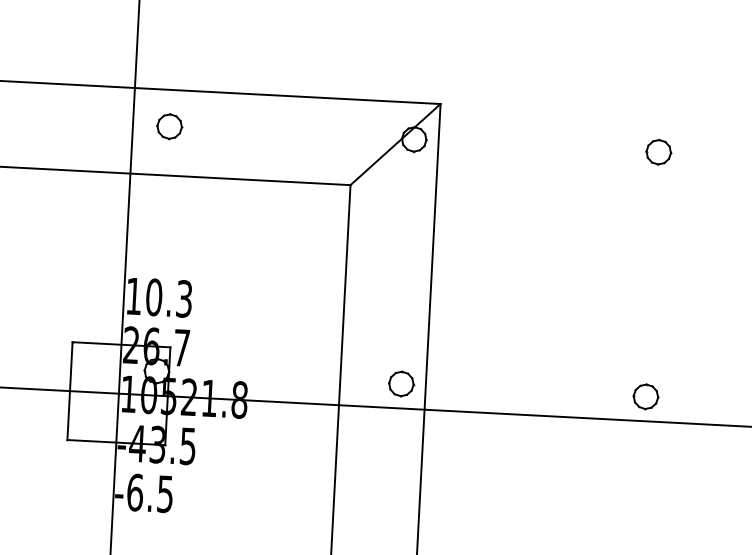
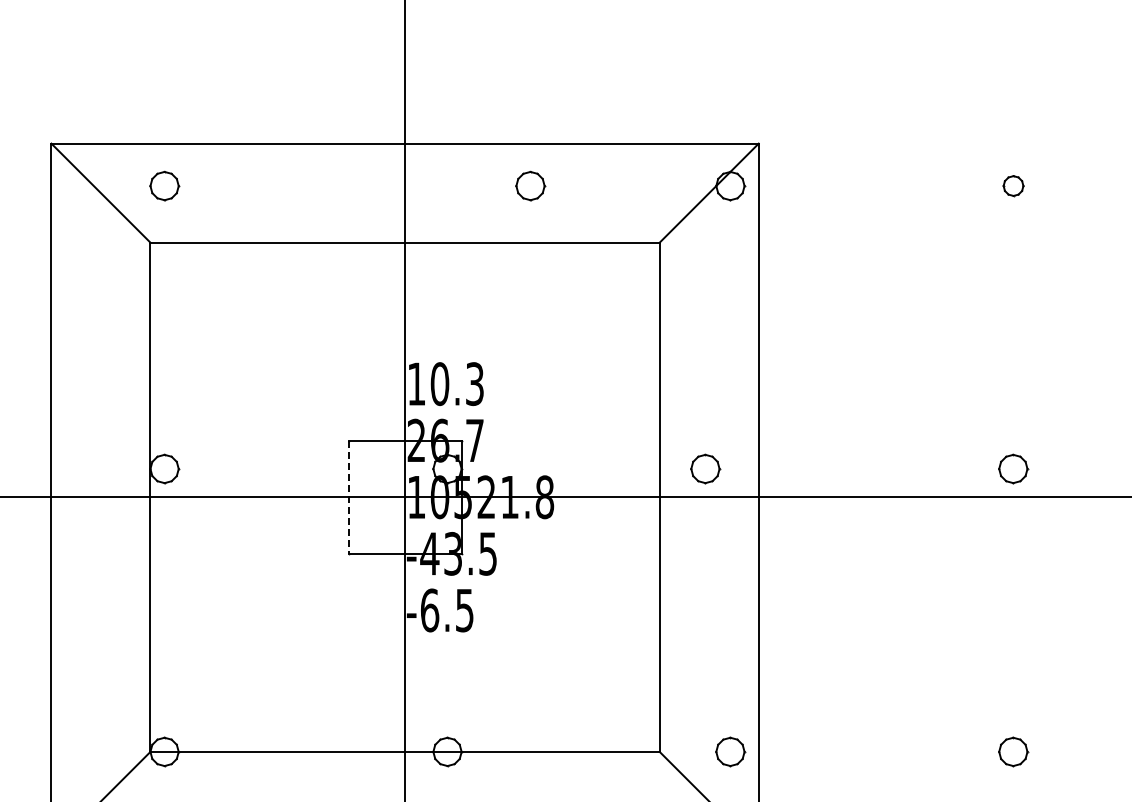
part: (169, 126) -> (530, 185), moved
part: (658, 151) -> (1013, 185), size x0.7
part: (401, 383) -> (705, 468), moved
line: (69, 391) -> (348, 497), solid -> dashed

